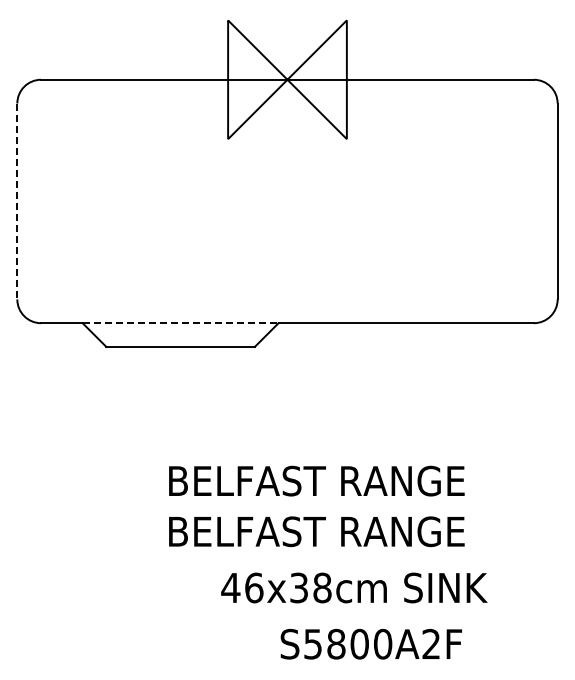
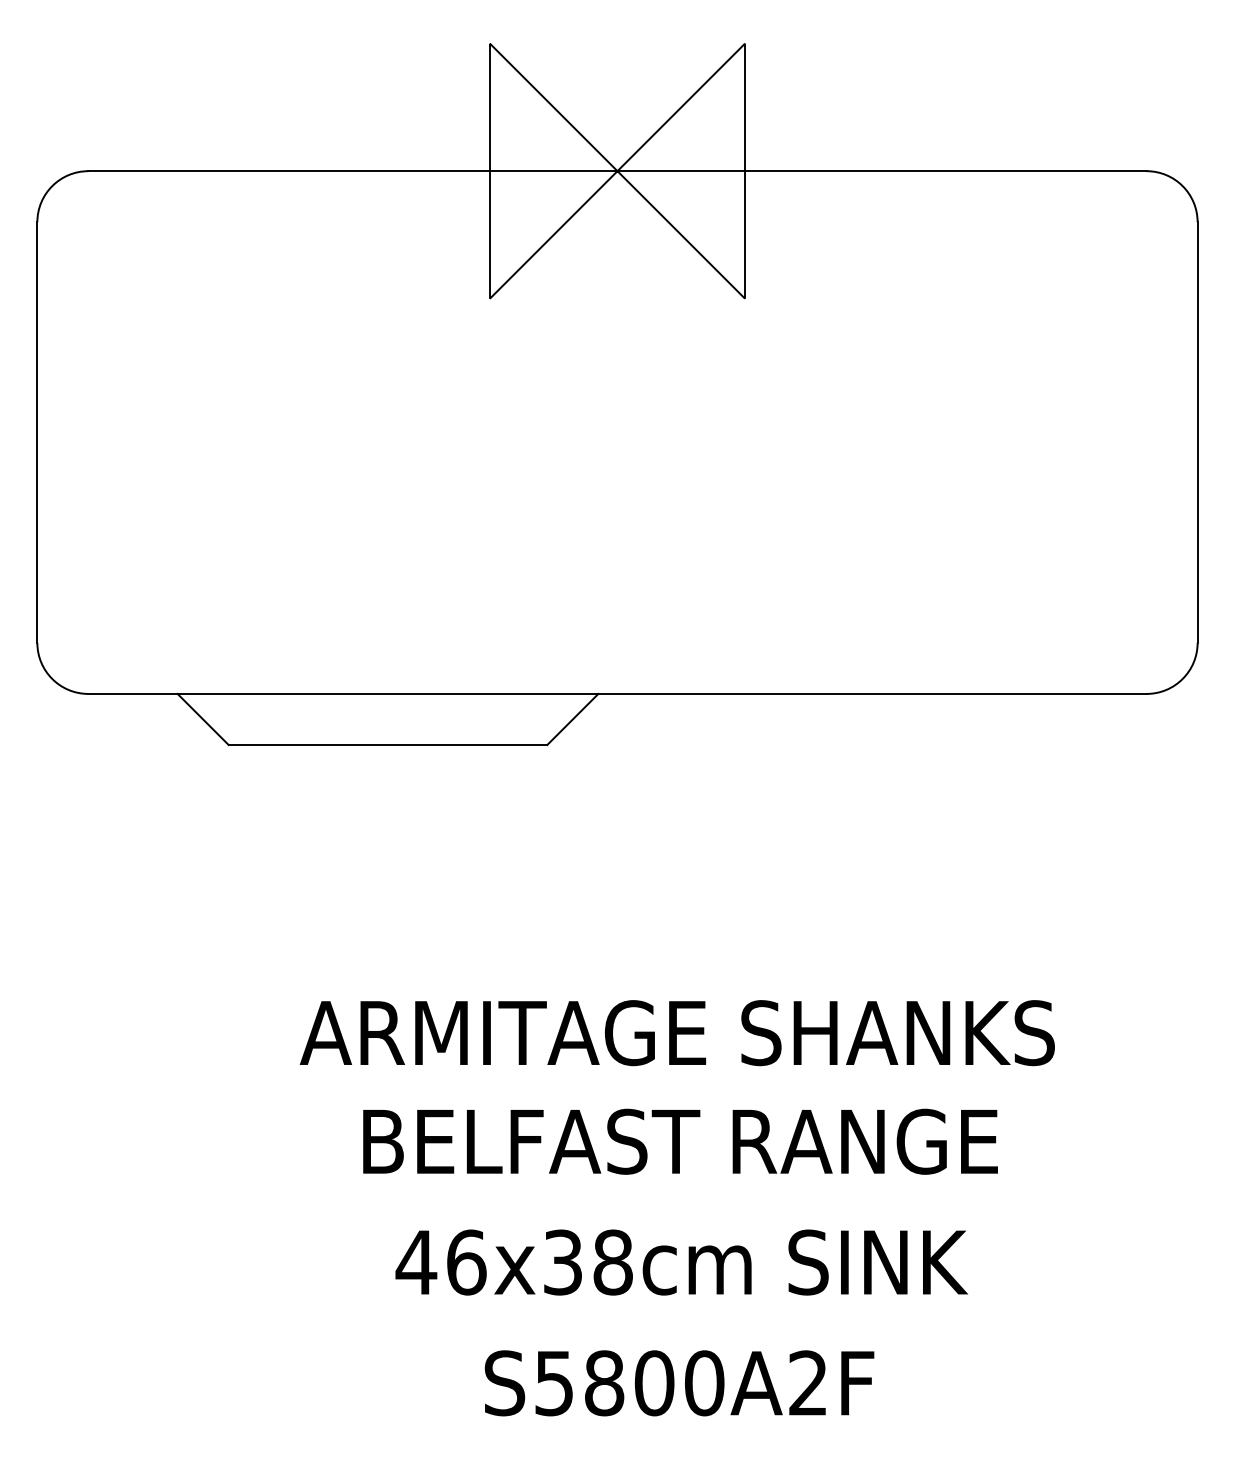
line: (17, 201) -> (37, 432), dashed -> solid
line: (180, 323) -> (387, 694), dashed -> solid
text: (315, 480) -> (677, 1031), BELFAST RANGE -> ARMITAGE SHANKS
text: (354, 587) -> (681, 1261), moved
text: (370, 643) -> (677, 1381), moved

